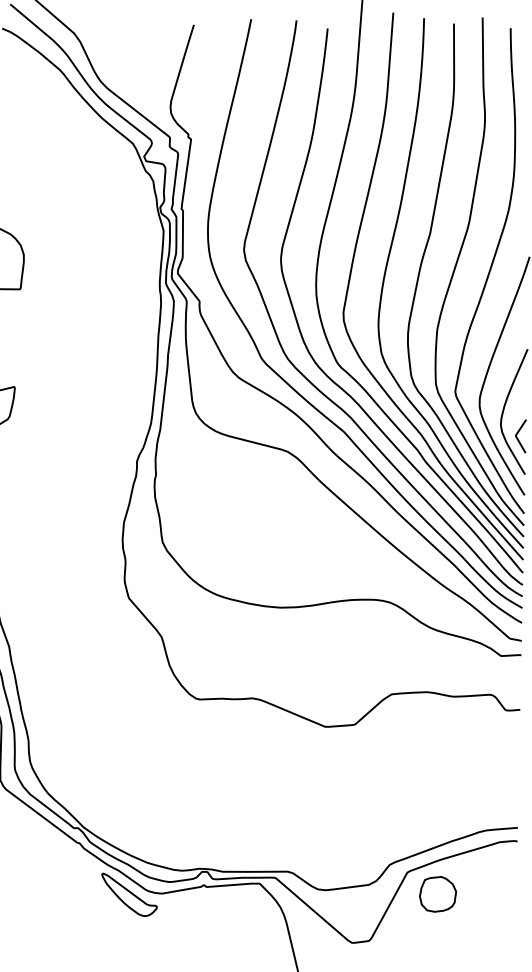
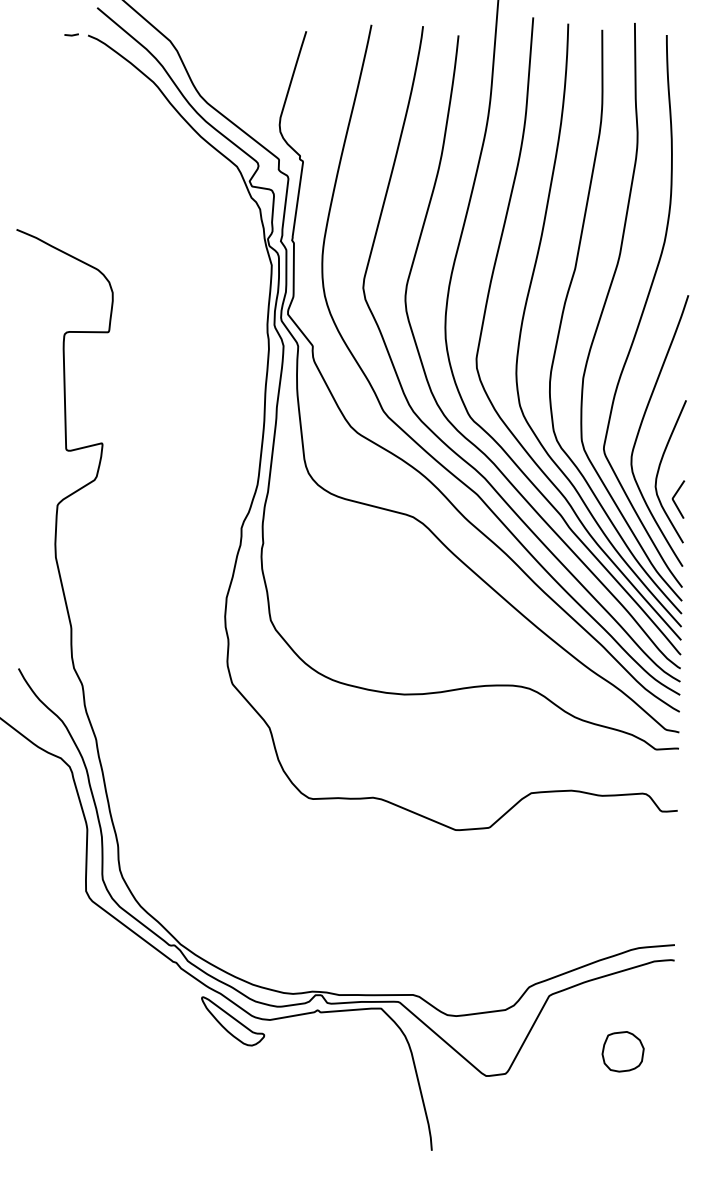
part: (437, 894) -> (622, 1051), moved

